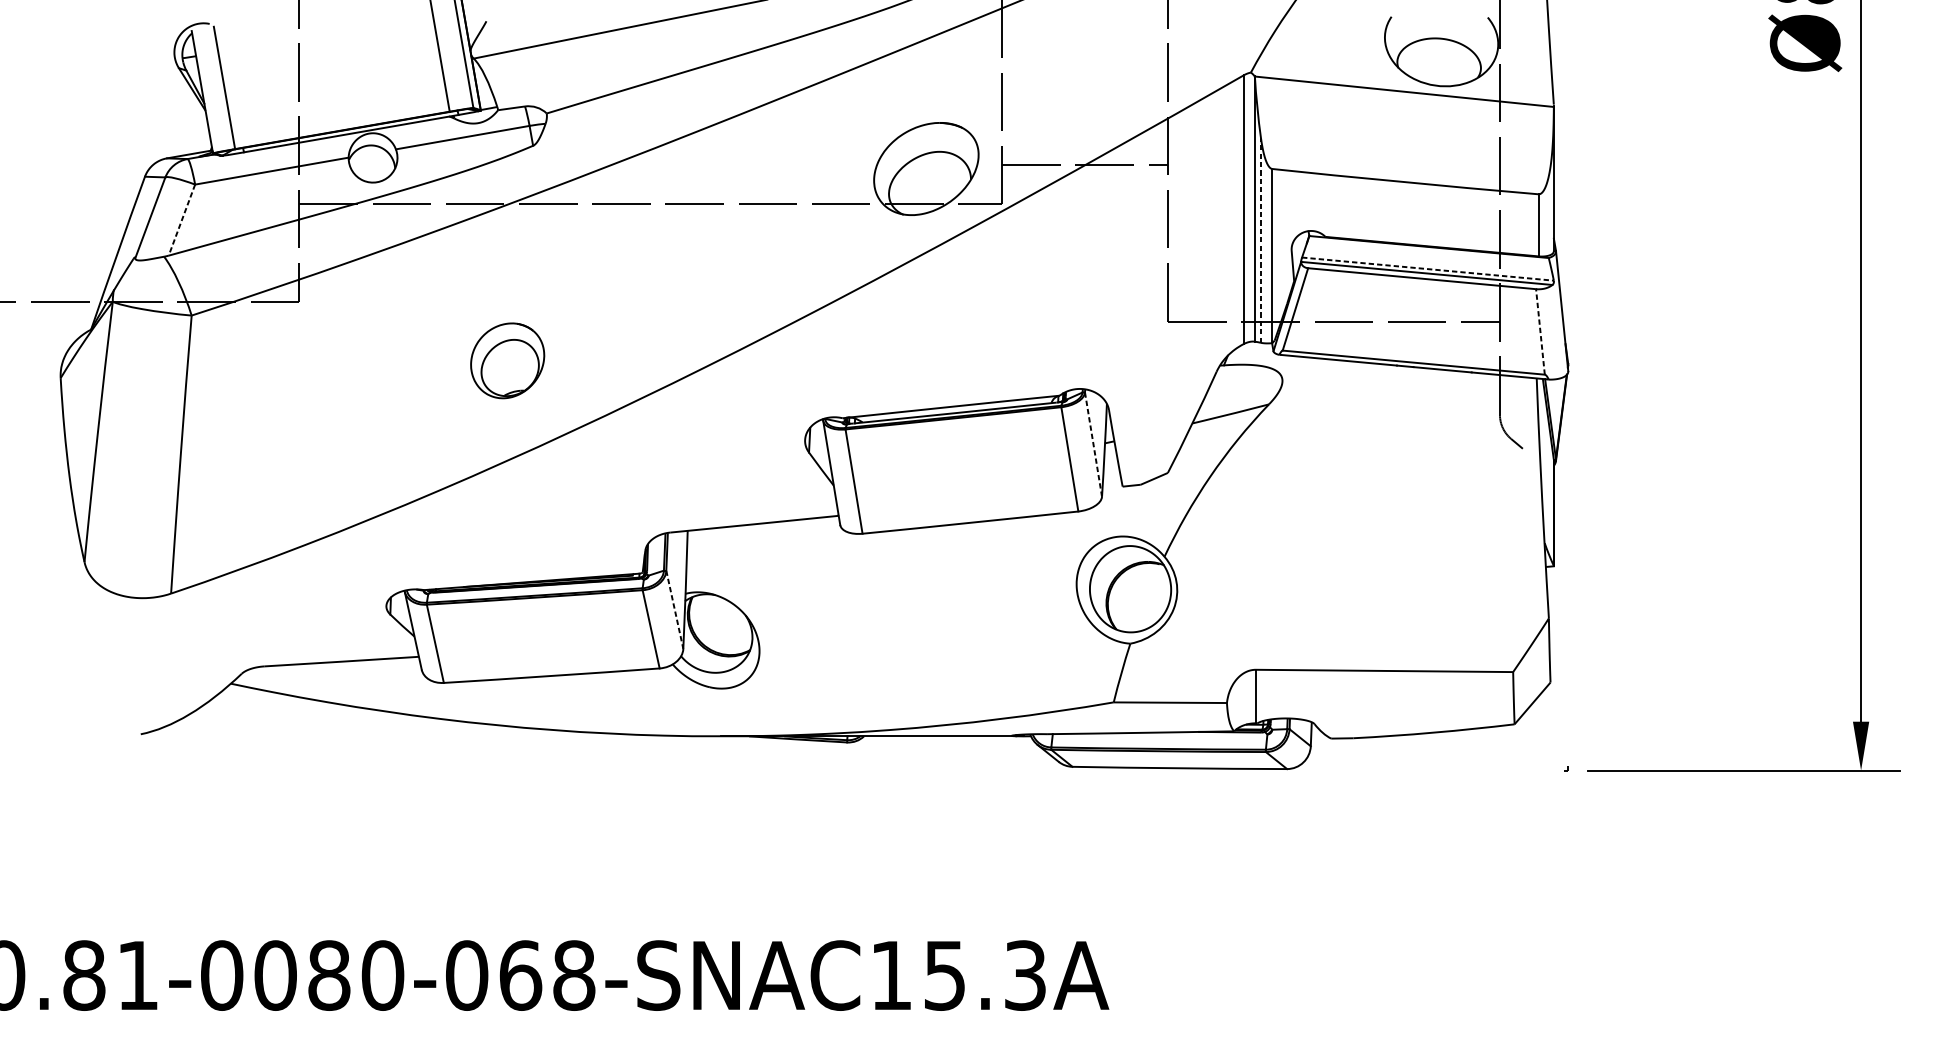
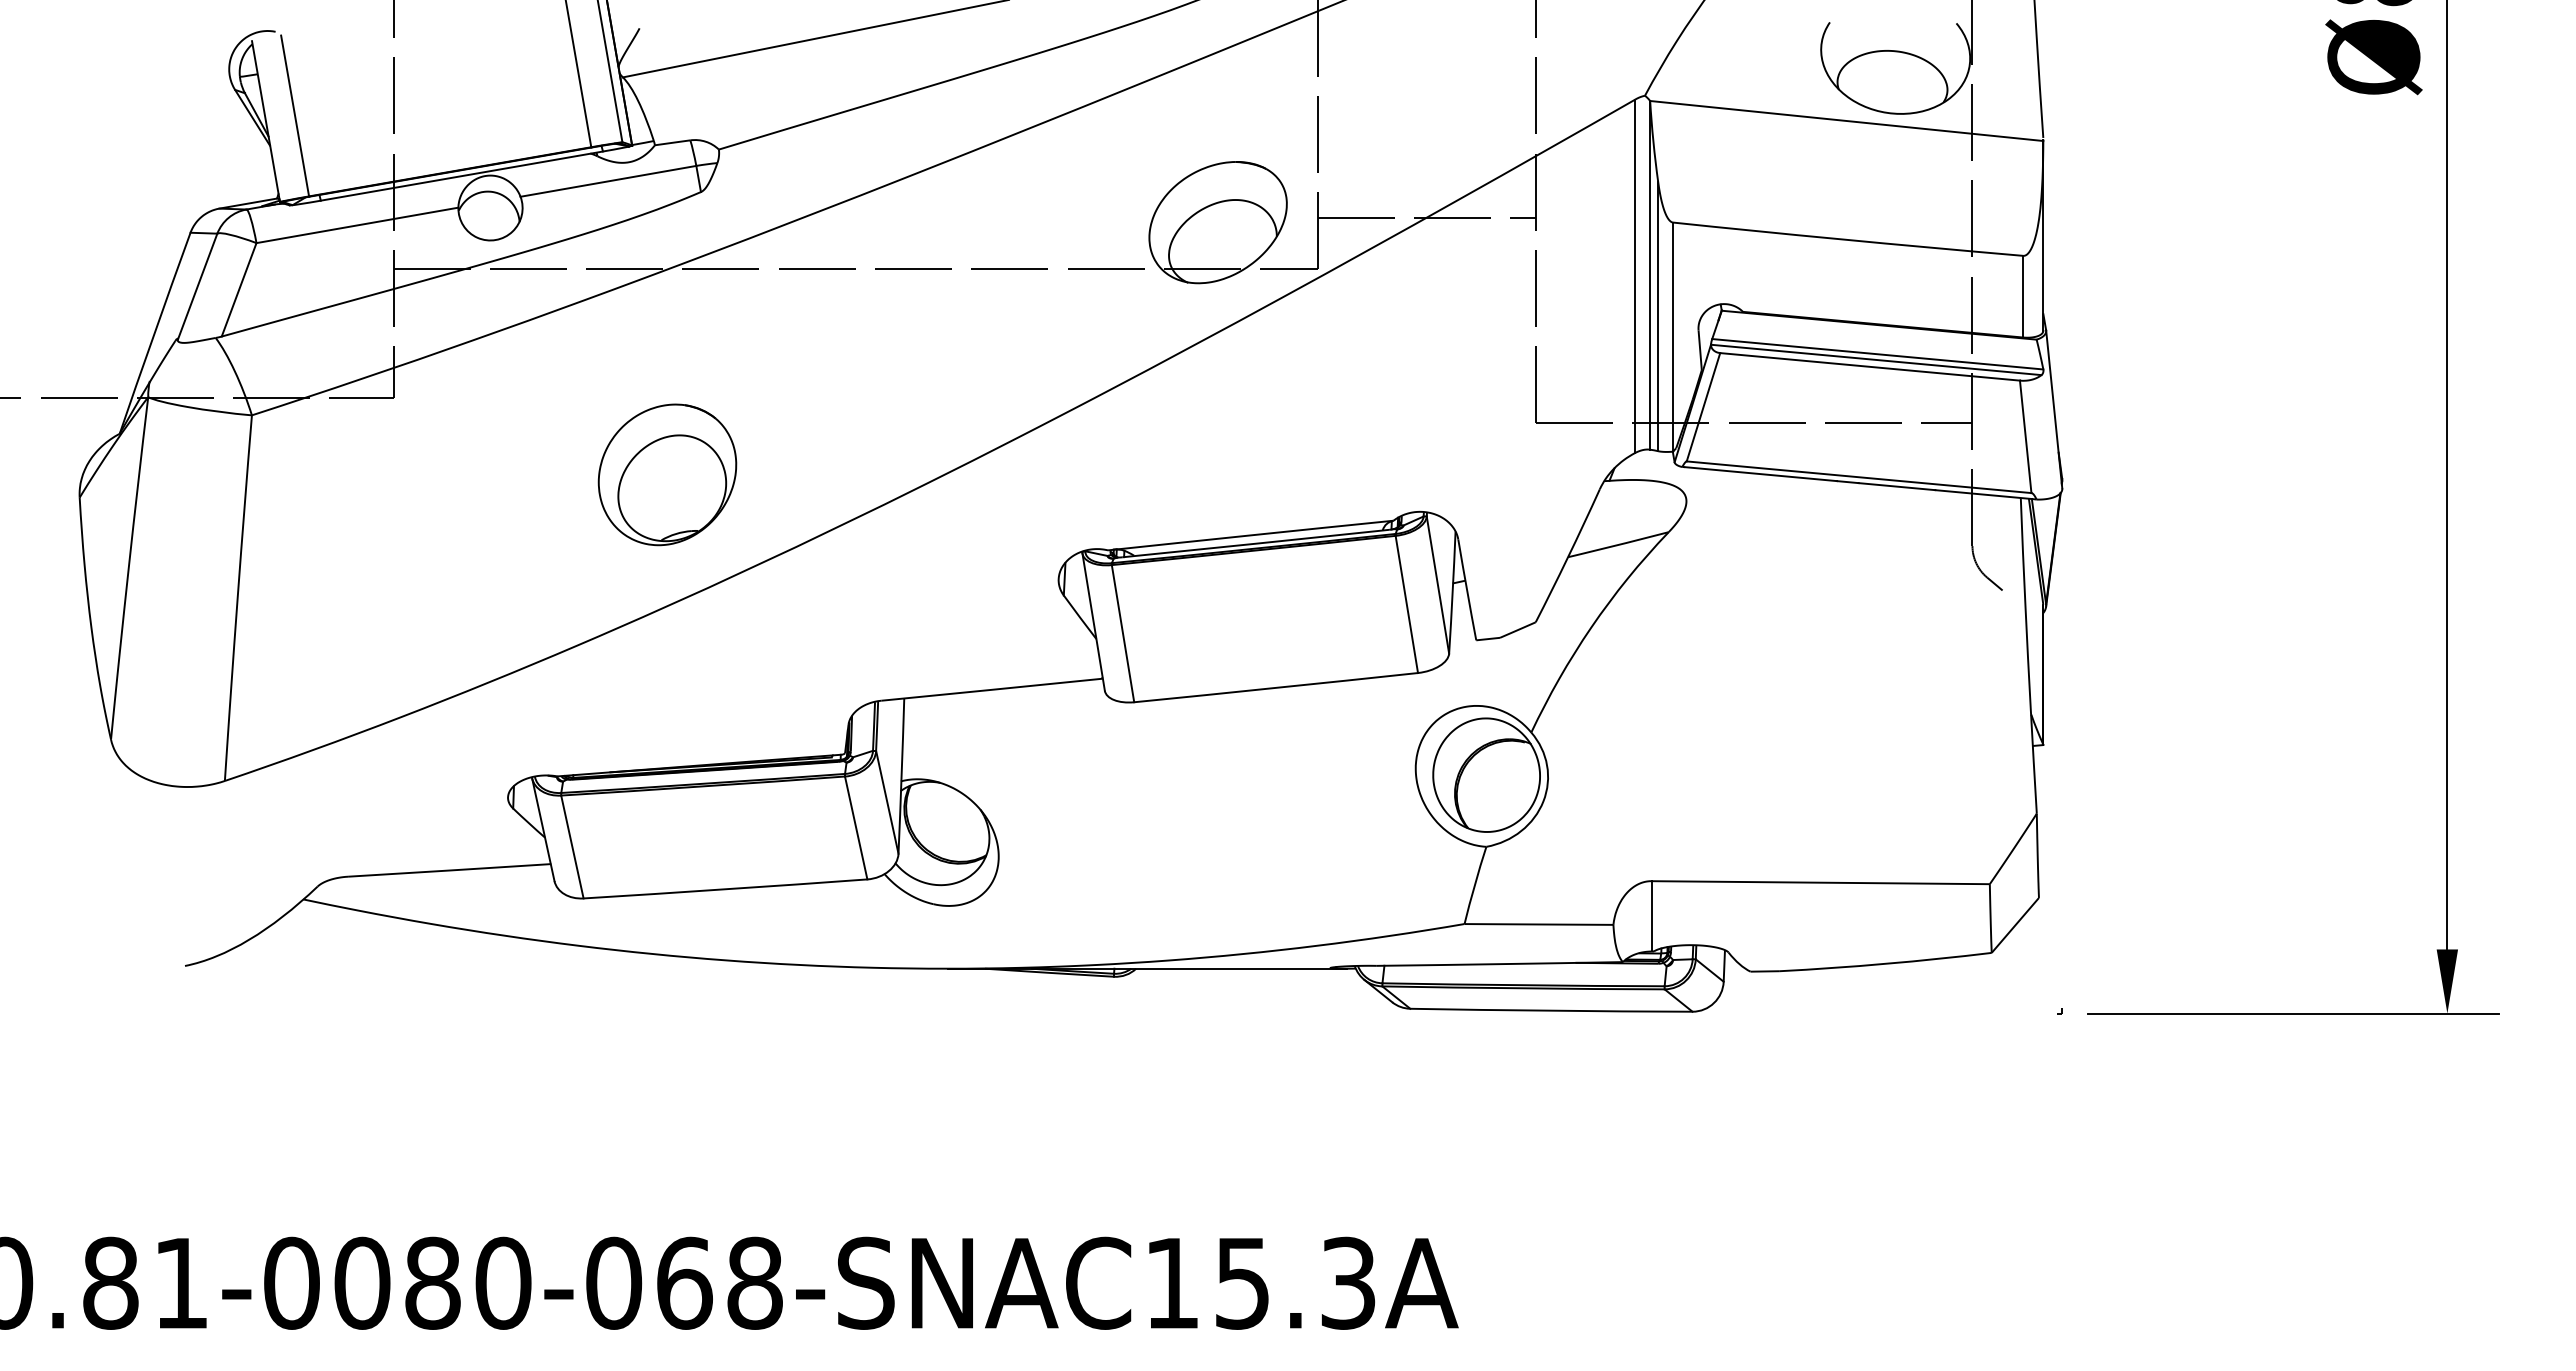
line: (182, 219) -> (239, 289), dashed -> solid
line: (1261, 240) -> (1658, 316), dashed -> solid
line: (1428, 269) -> (1878, 354), dashed -> solid
line: (1540, 331) -> (2025, 436), dashed -> solid
part: (507, 360) -> (667, 474), size x1.43
line: (1093, 444) -> (1438, 585), dashed -> solid
line: (674, 609) -> (887, 802), dashed -> solid

